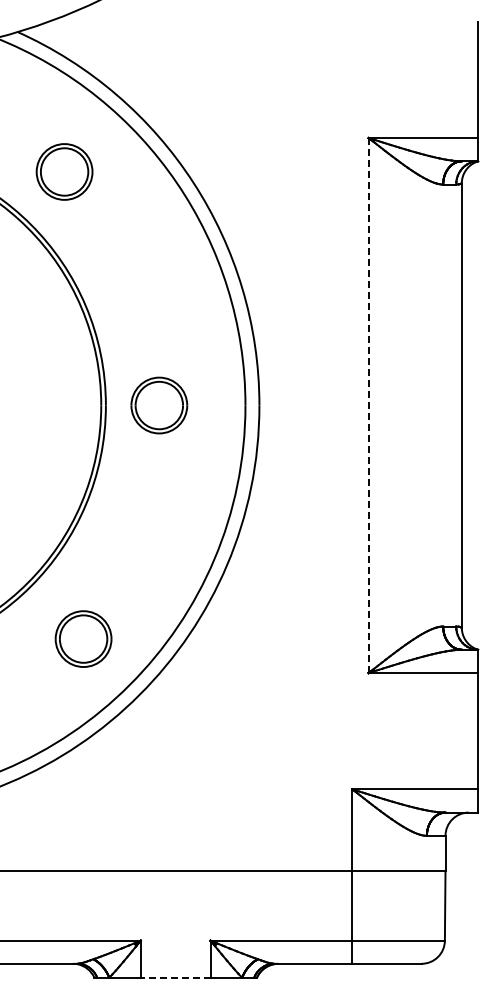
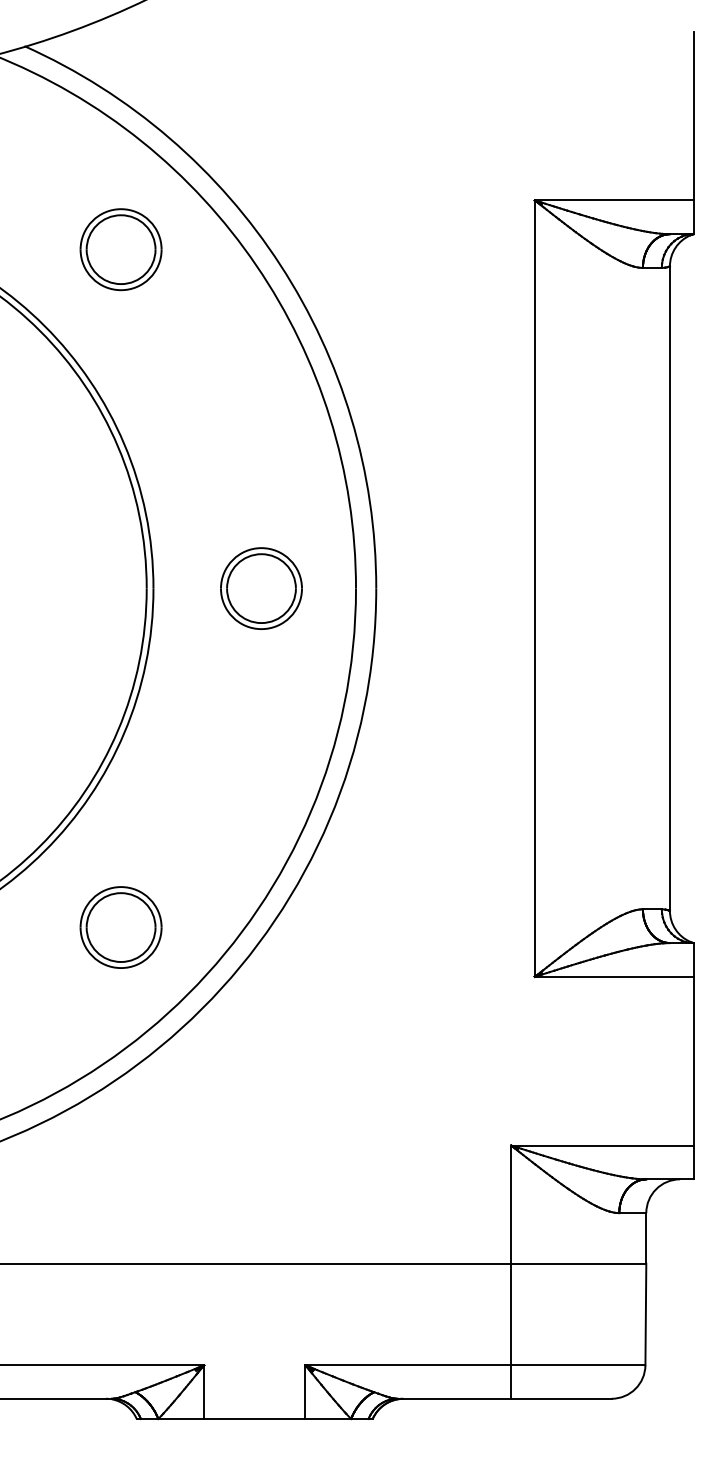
part: (64, 171) -> (120, 248), moved
part: (159, 405) -> (261, 588), moved
line: (368, 405) -> (534, 588), dashed -> solid
line: (175, 977) -> (254, 1418), dashed -> solid

